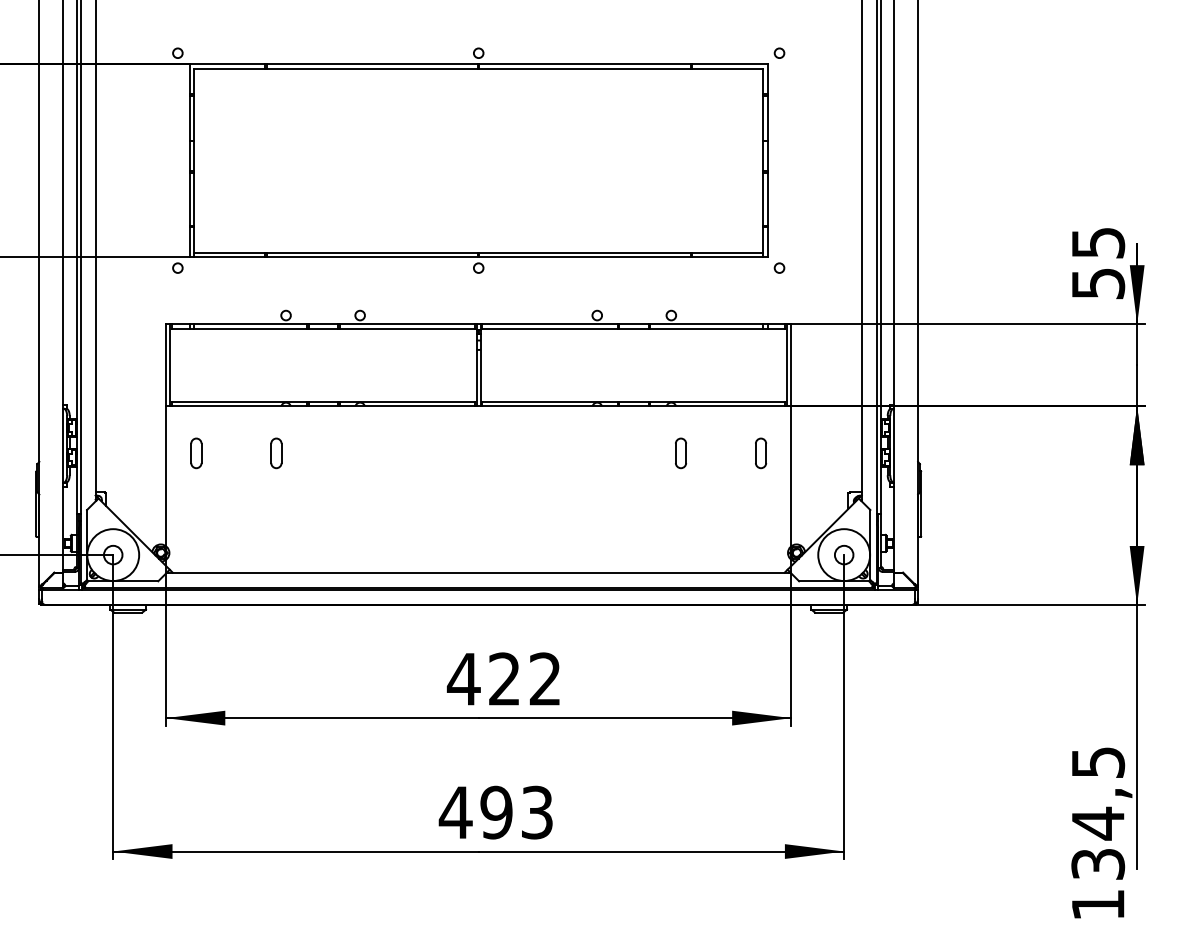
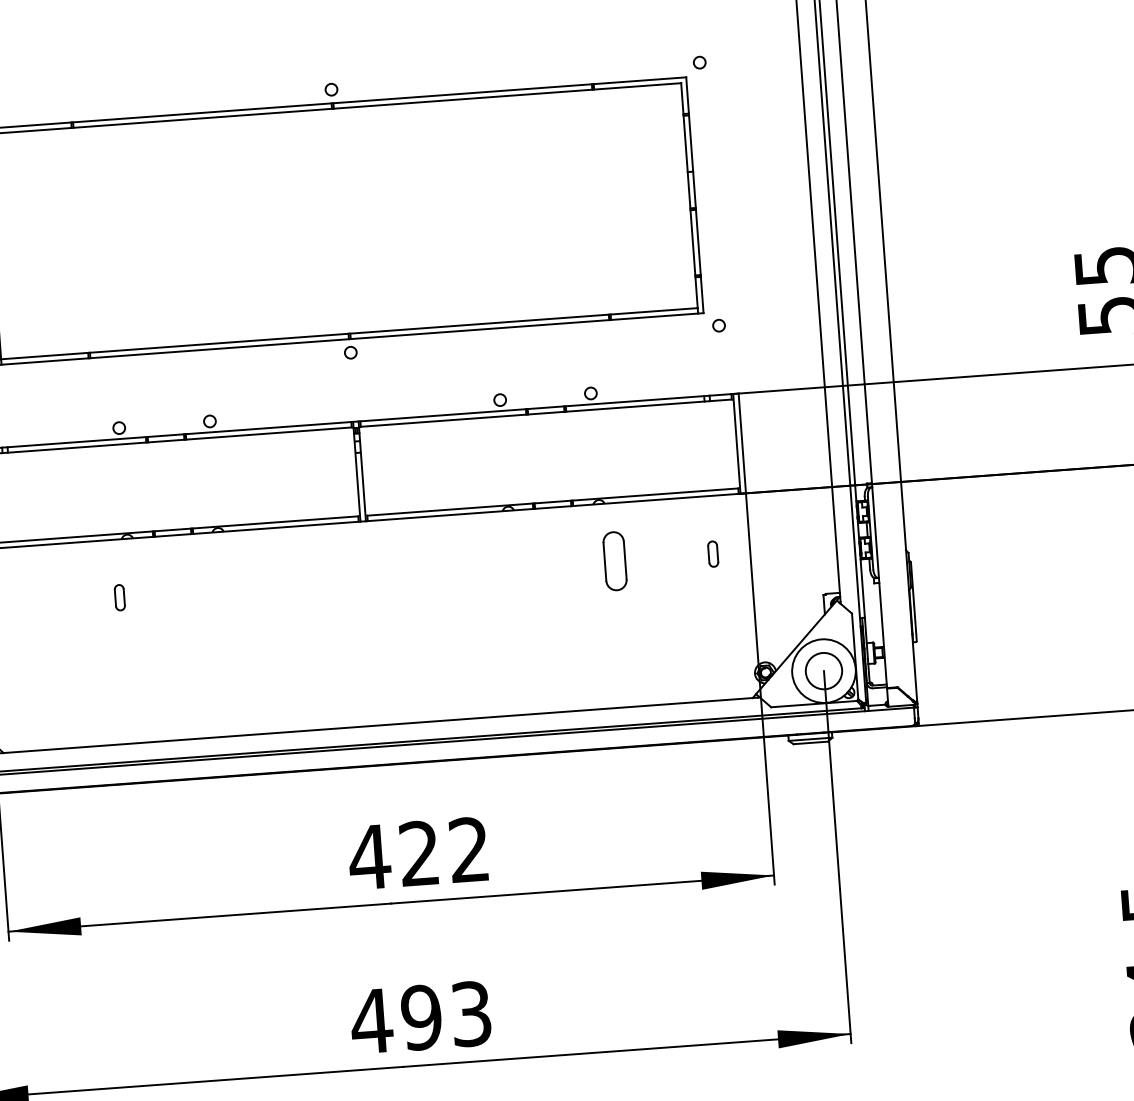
part: (196, 453) -> (22, 605), removed
part: (276, 453) -> (119, 597), size x0.7
part: (680, 453) -> (614, 561), size x1.6
part: (761, 453) -> (713, 554), size x0.7
circle: (843, 554) -> (823, 670), size x1.6

